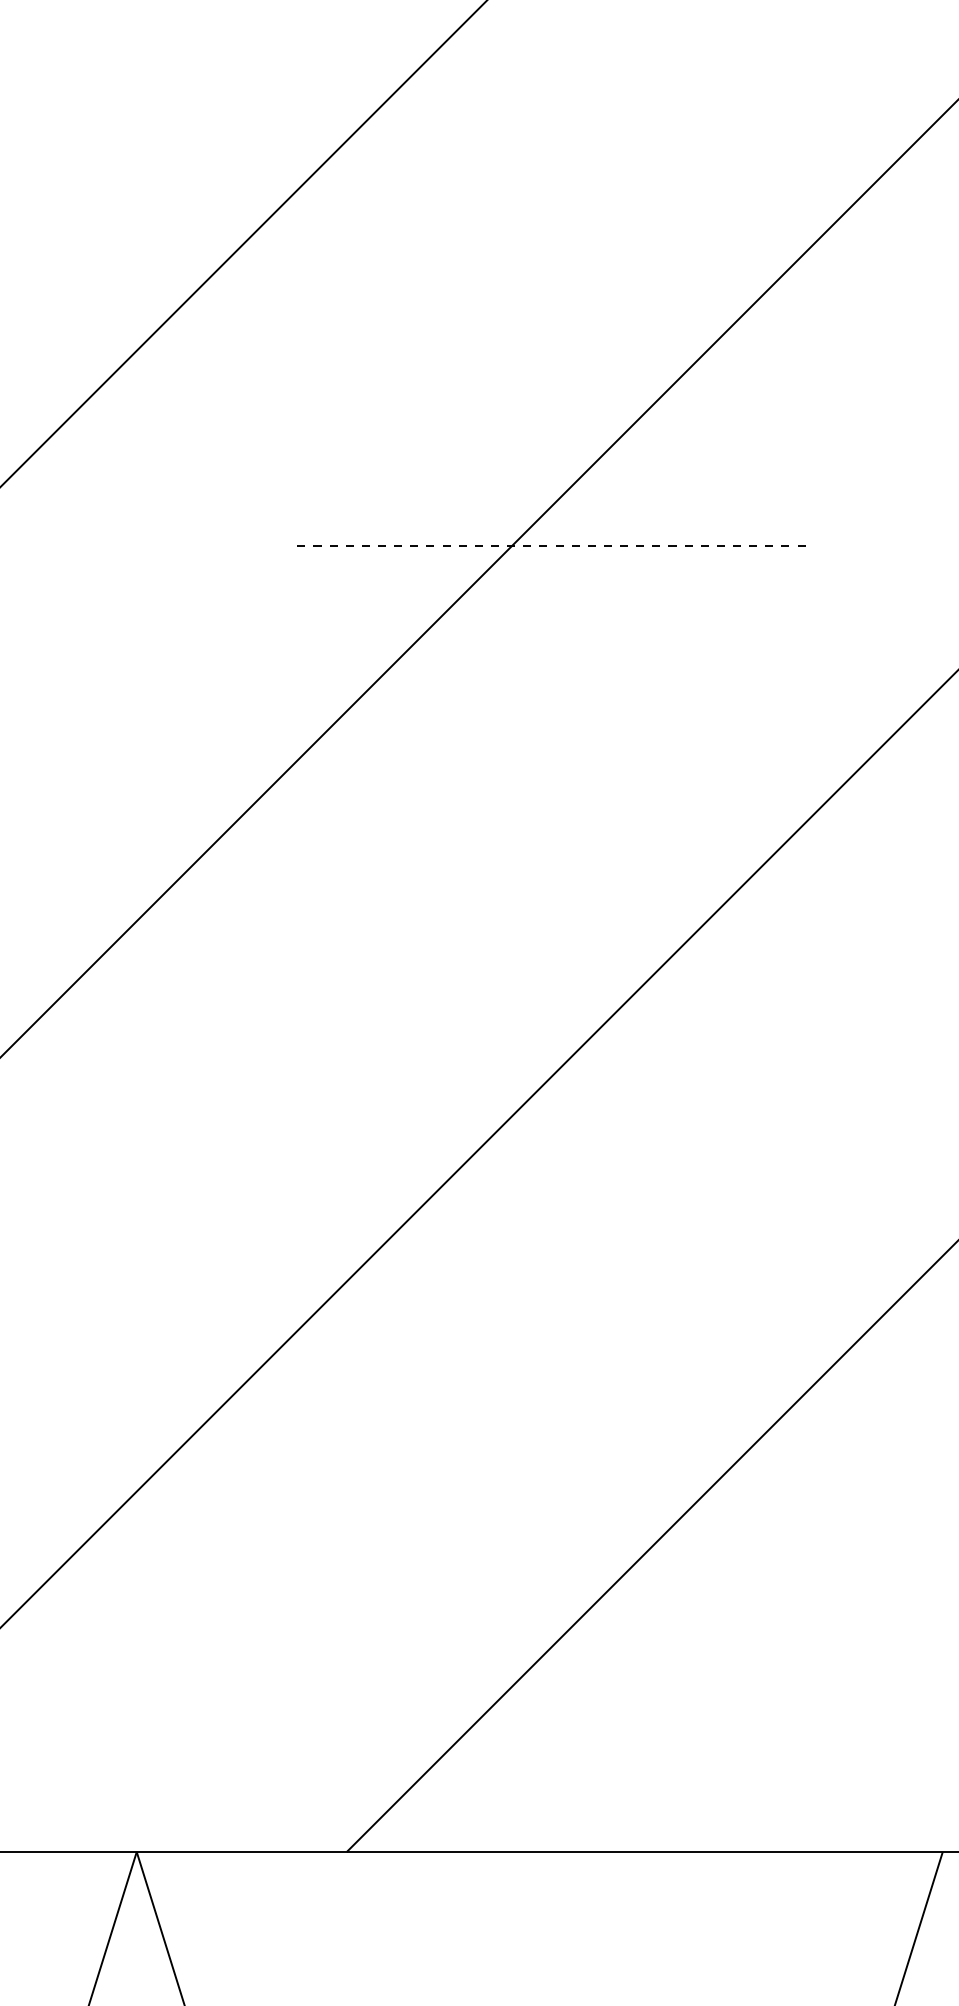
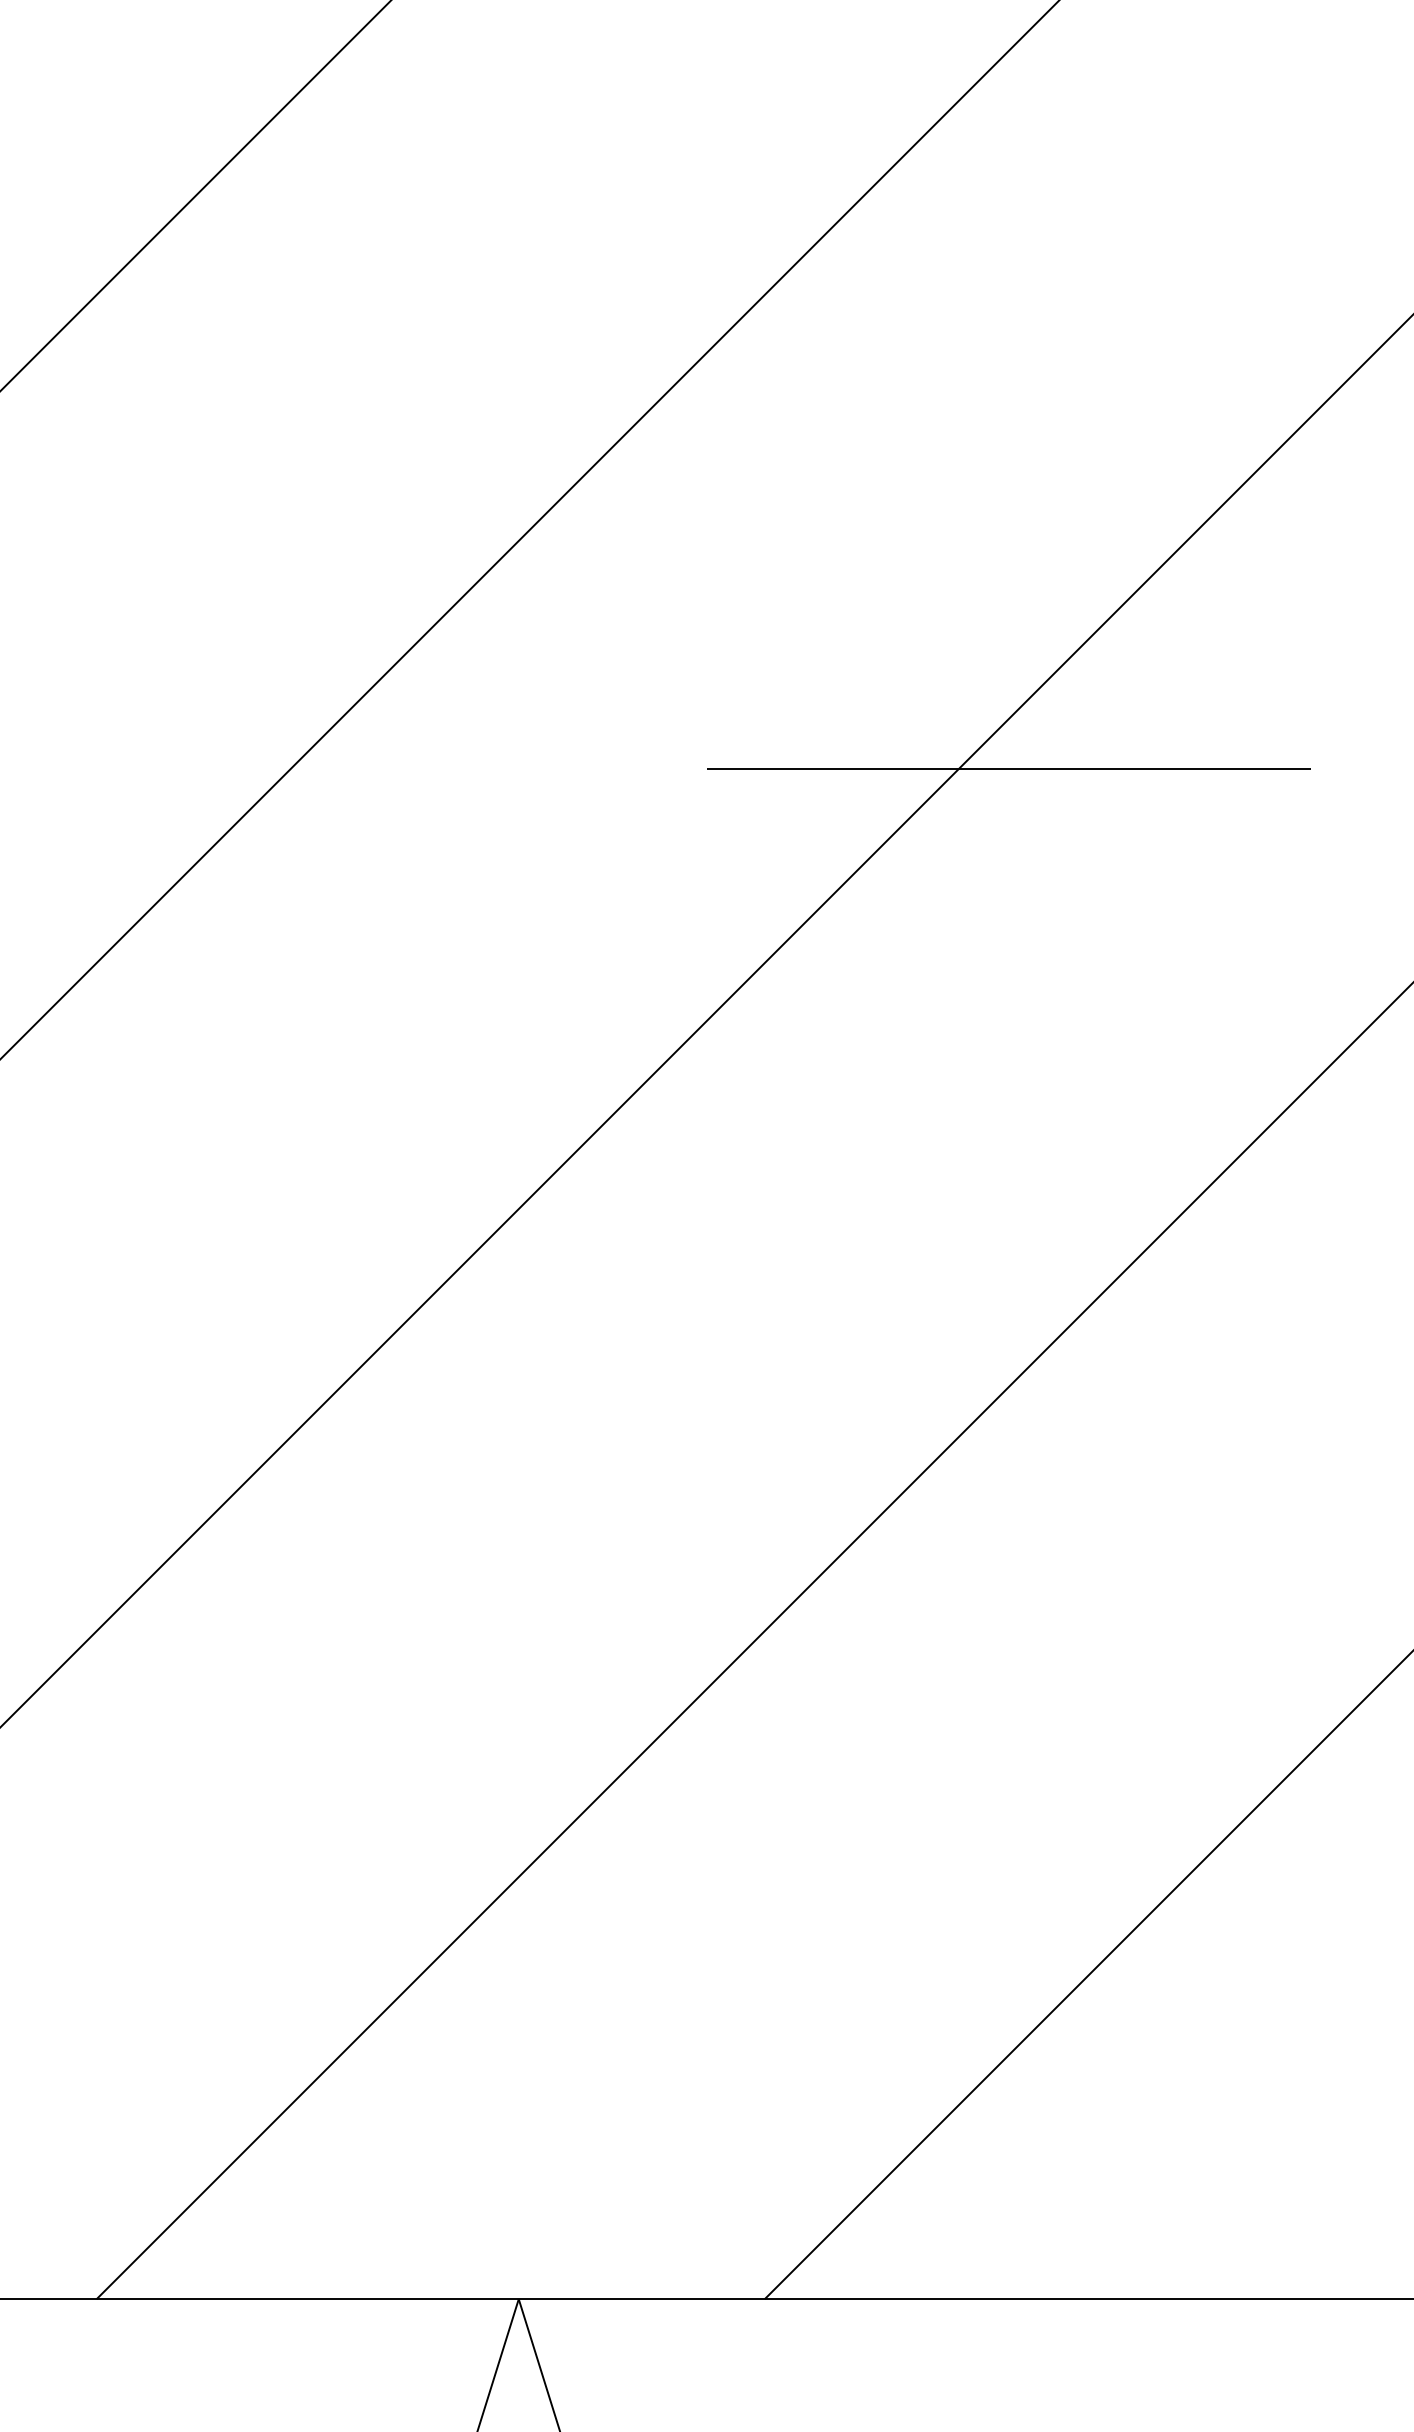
line: (555, 545) -> (1009, 768), dashed -> solid

